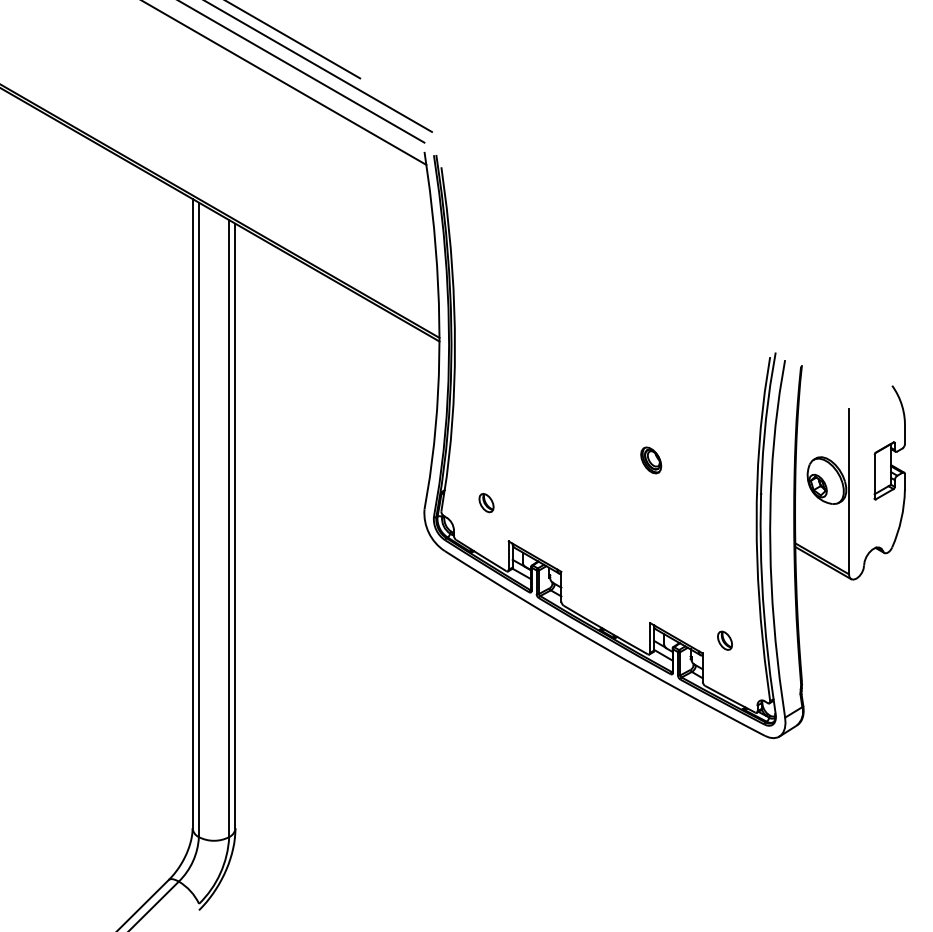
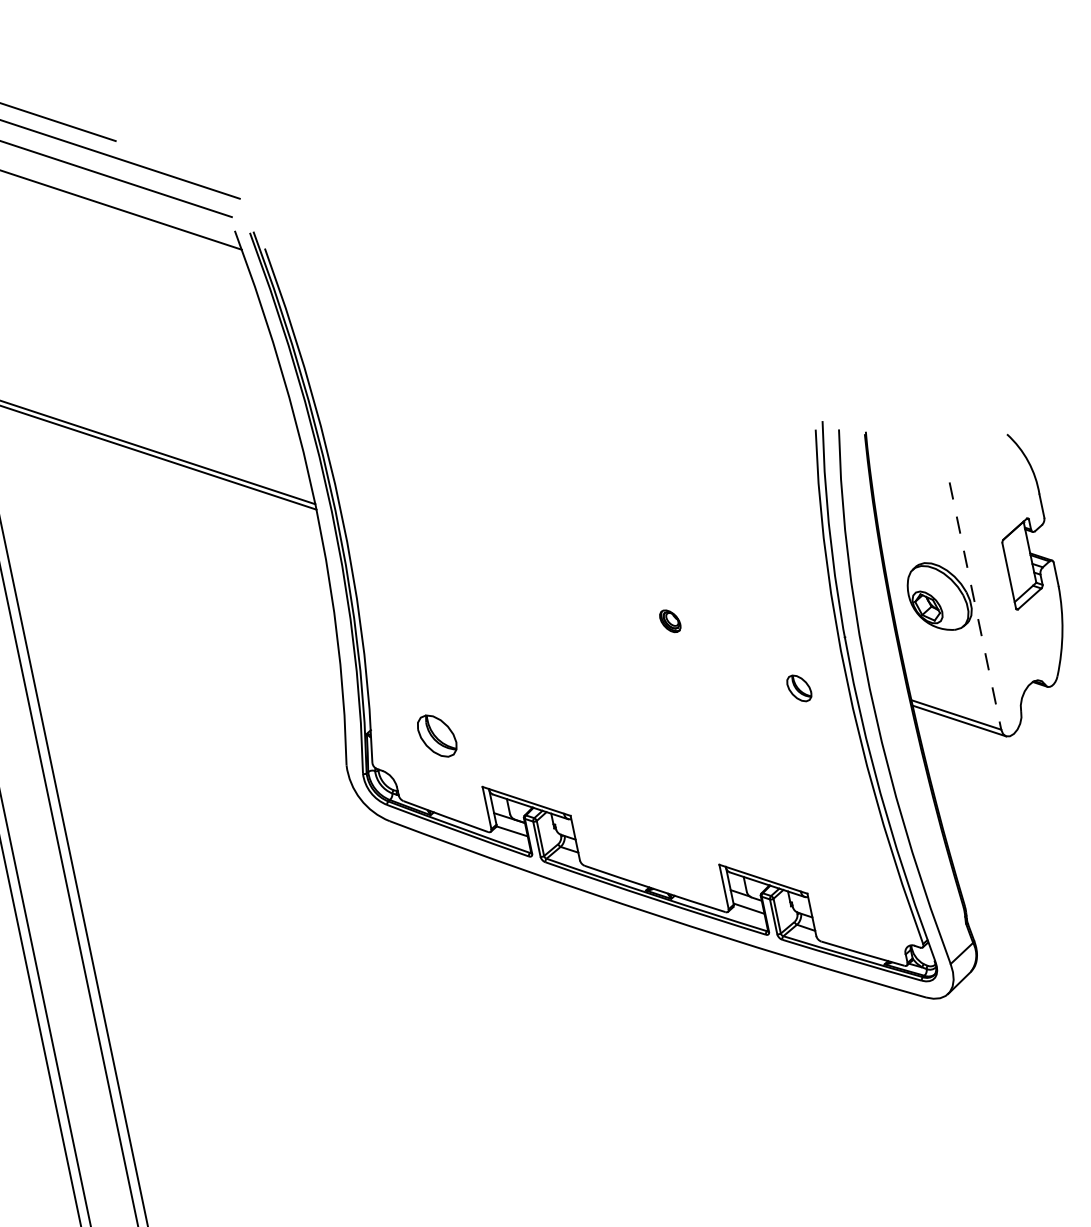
part: (651, 460) -> (670, 621), size x0.6
line: (848, 491) -> (974, 606), solid -> dashed
part: (486, 503) -> (437, 737), size x1.6
part: (724, 640) -> (798, 688), moved

